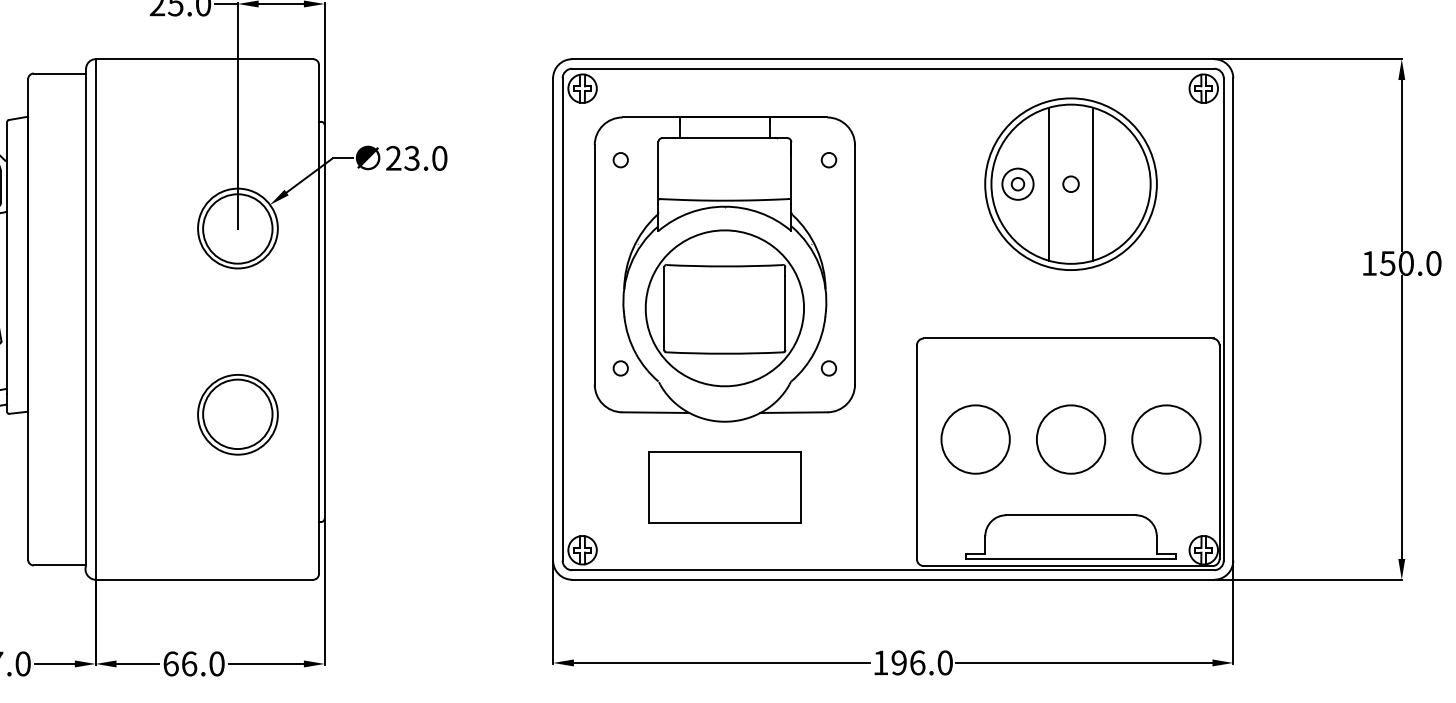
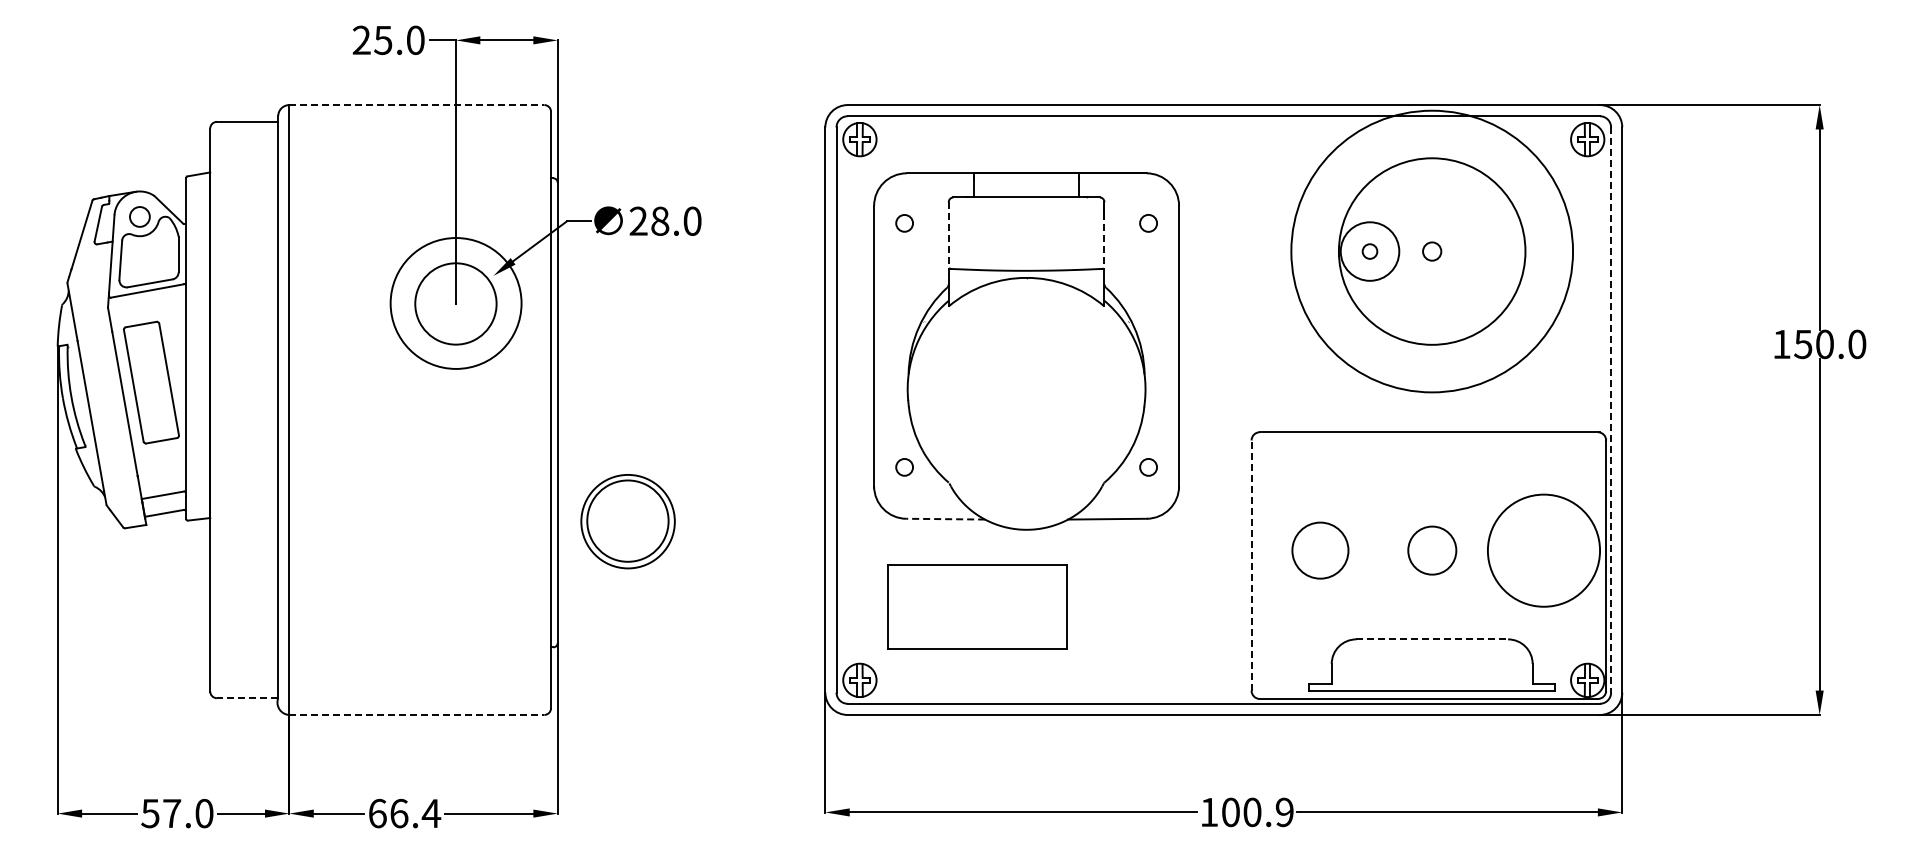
line: (205, 59) -> (417, 105), solid -> dashed
text: (412, 157) -> (660, 220), 23.0 -> 28.0
line: (658, 173) -> (948, 238), solid -> dashed
line: (791, 179) -> (1104, 246), solid -> dashed
circle: (1017, 184) -> (1369, 251), size x1.6
line: (1049, 184) -> (1406, 251), removed
circle: (1070, 184) -> (1431, 251), size x1.4
line: (1092, 184) -> (1457, 251), removed
circle: (237, 228) -> (455, 303), size x1.4
part: (724, 307) -> (1026, 396), removed
line: (1224, 319) -> (1611, 410), solid -> dashed
line: (655, 412) -> (945, 519), solid -> dashed
part: (237, 414) -> (627, 521), moved
circle: (975, 439) -> (1320, 550), size x0.7
circle: (1071, 439) -> (1432, 550), size x0.6
circle: (1166, 439) -> (1543, 550), size x1.4
line: (916, 452) -> (1251, 565), solid -> dashed
part: (724, 487) -> (977, 606), moved
line: (1071, 515) -> (1432, 639), solid -> dashed
line: (59, 565) -> (247, 698), solid -> dashed
line: (205, 579) -> (417, 714), solid -> dashed
text: (216, 663) -> (431, 813), 66.0 -> 66.4
text: (921, 663) -> (1257, 812), 196.0 -> 100.9

